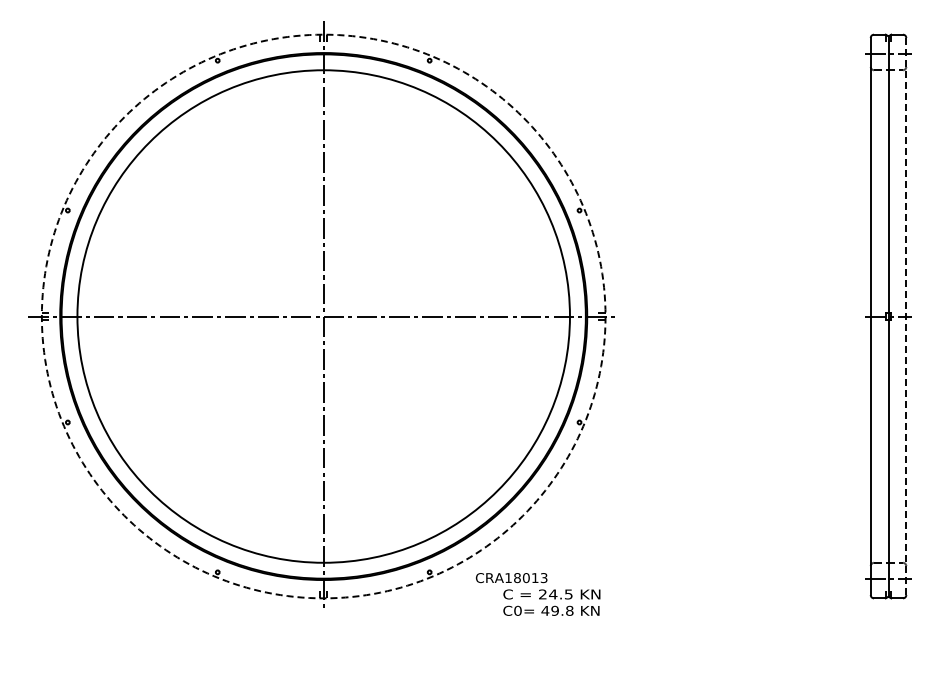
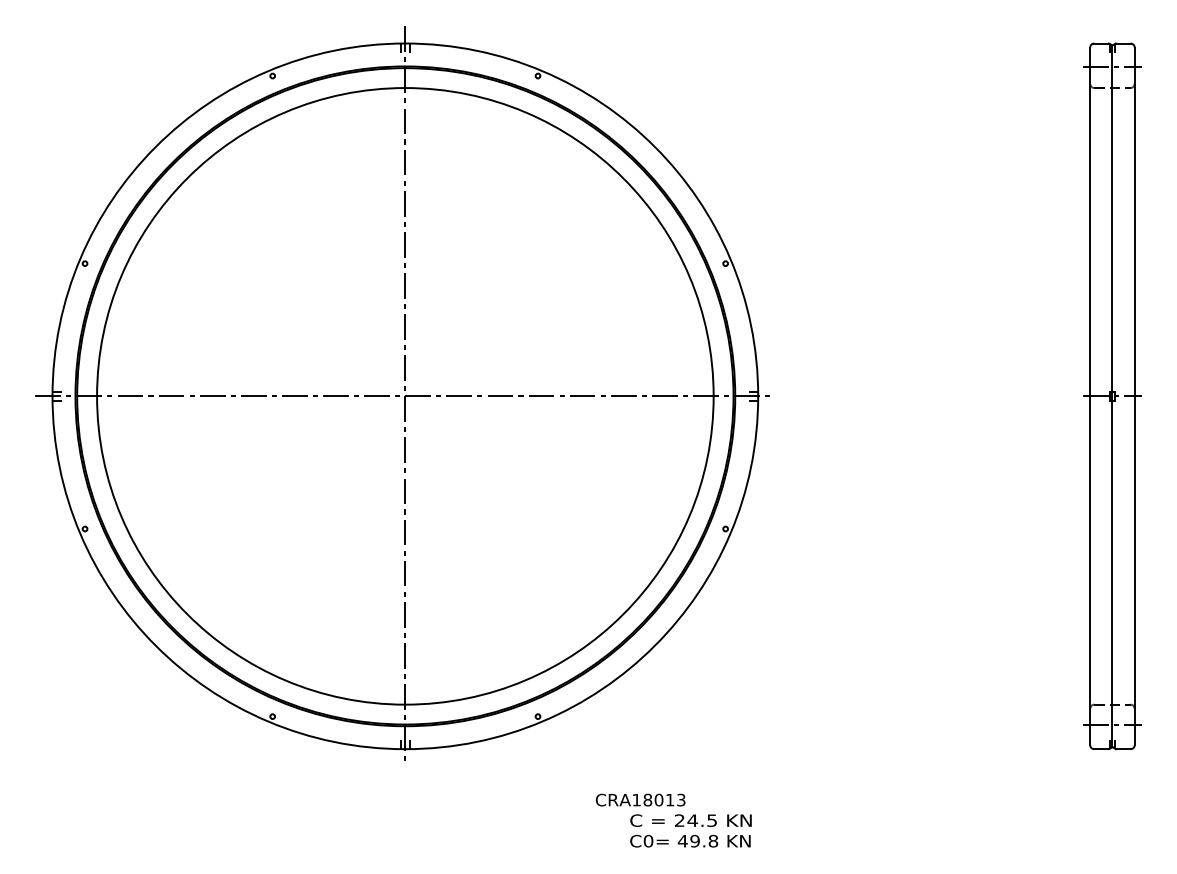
circle: (323, 316) -> (405, 396), dashed -> solid
line: (906, 316) -> (1134, 396), dashed -> solid
text: (538, 594) -> (674, 820), moved

